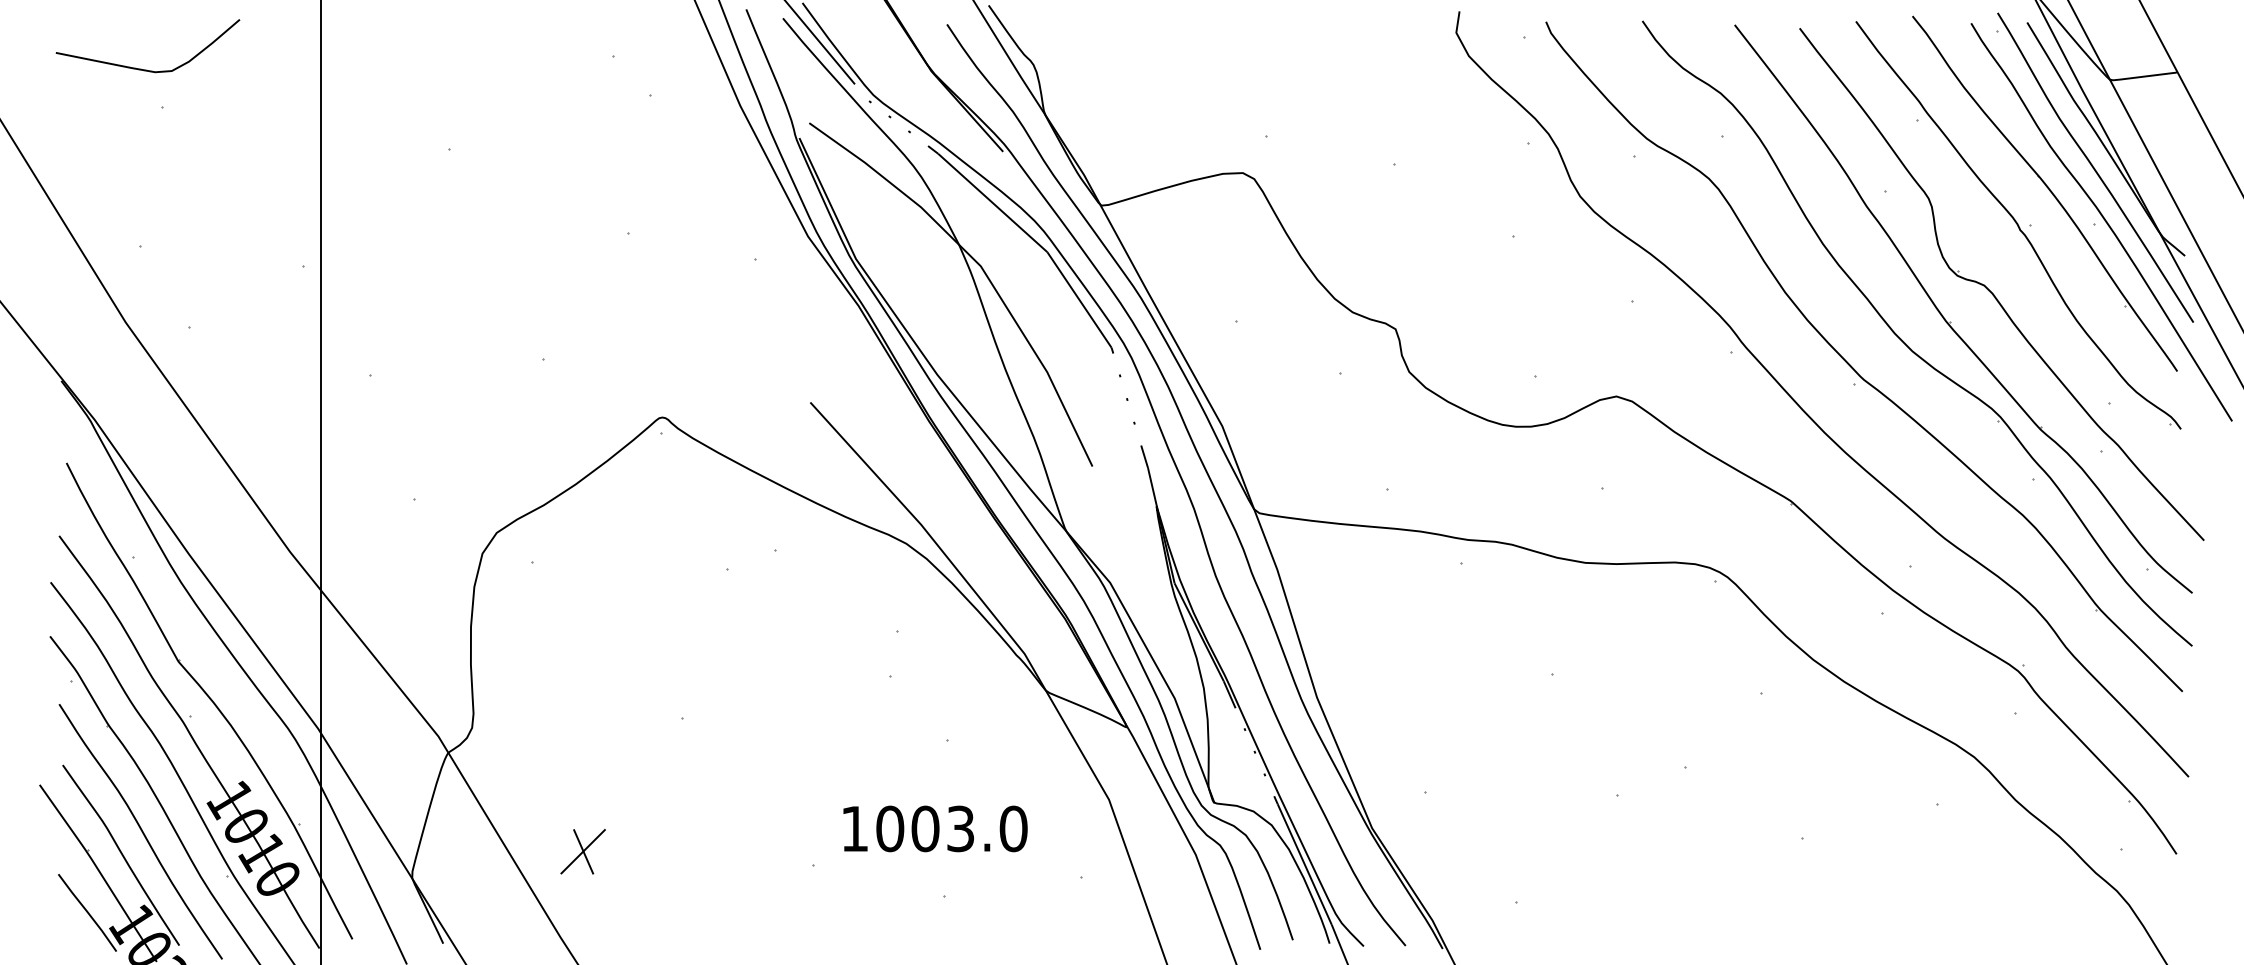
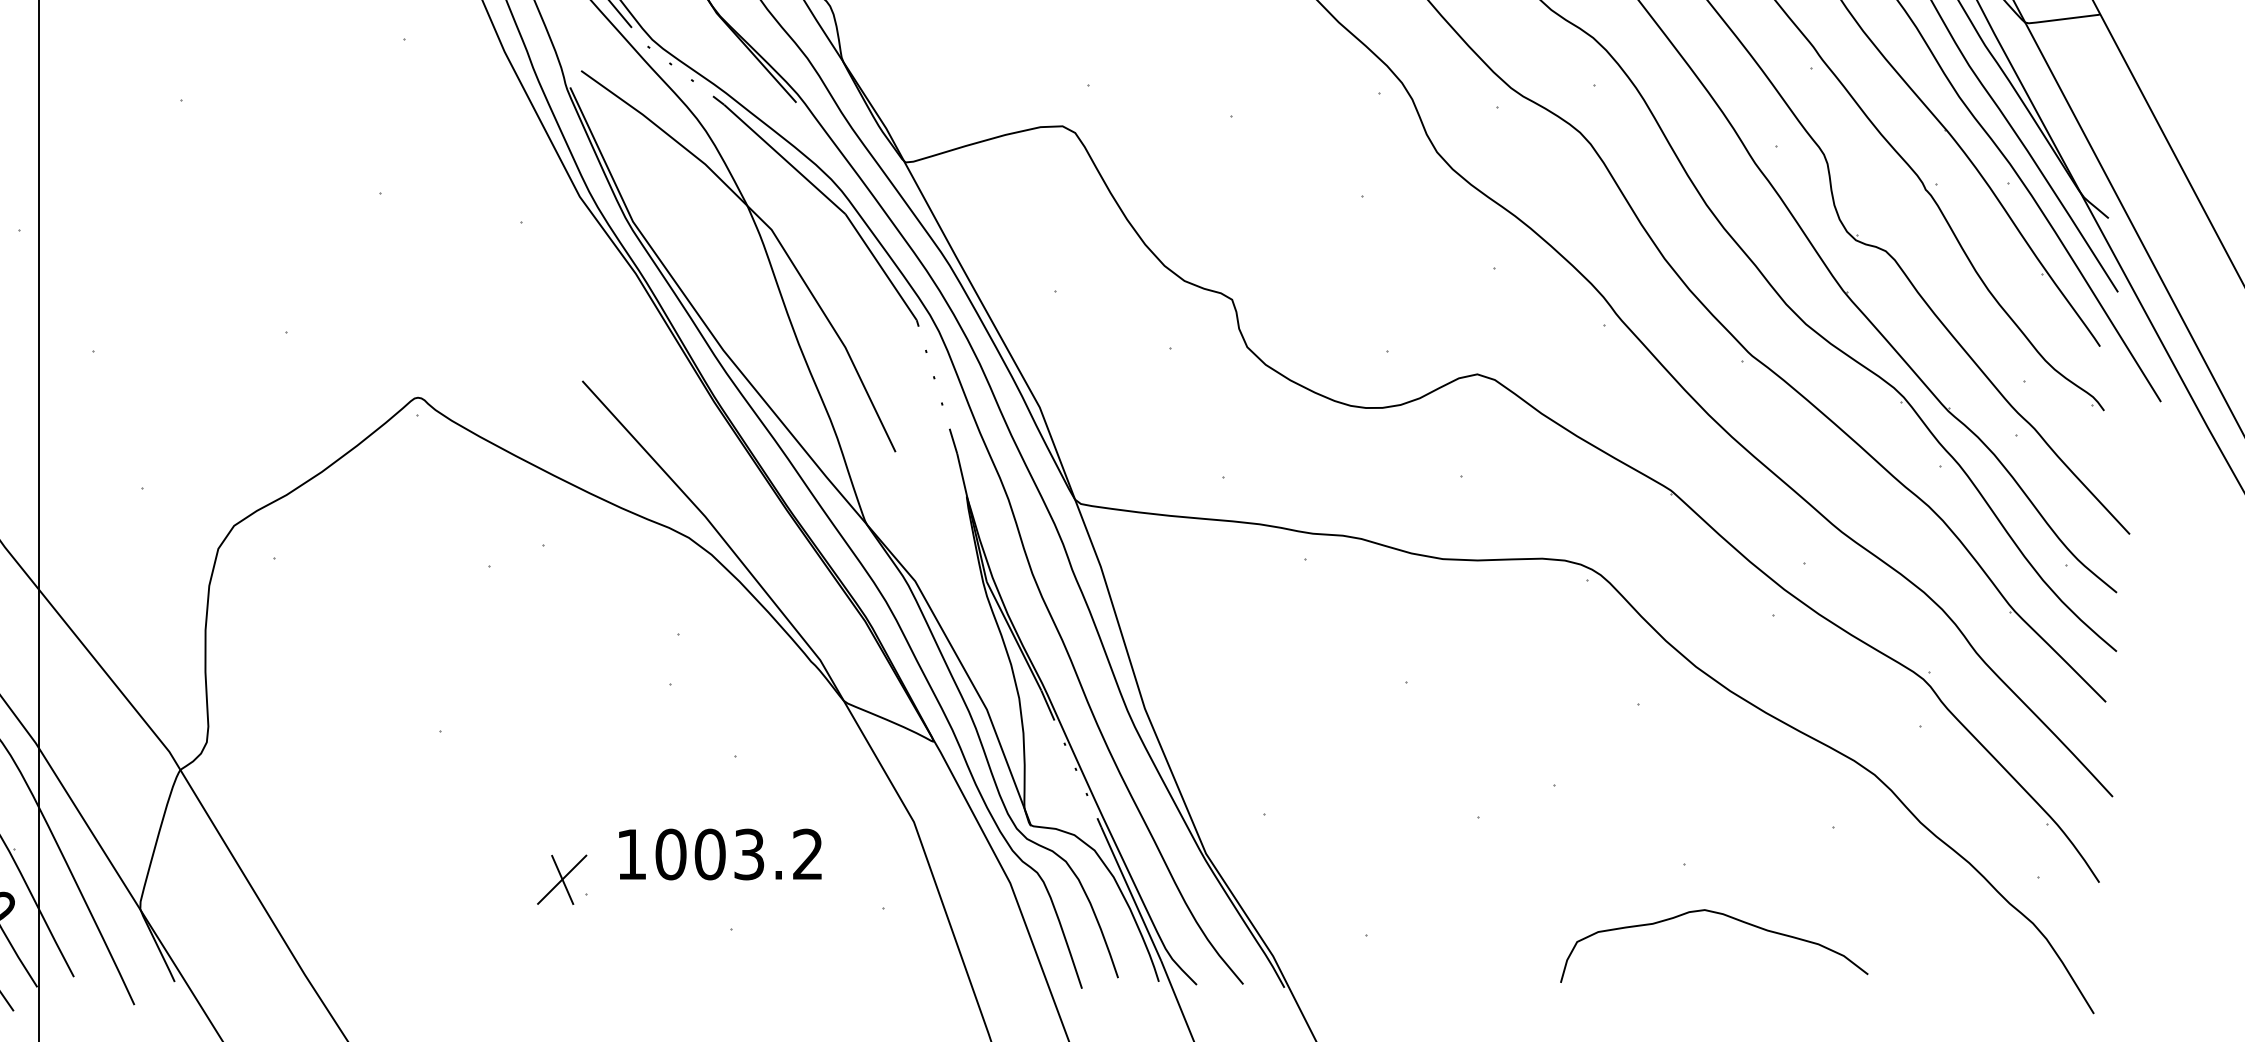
text: (1013, 828) -> (807, 854), 1003.0 -> 1003.2
part: (582, 851) -> (561, 879), moved
curve: (1835, 883) -> (1720, 915), added

